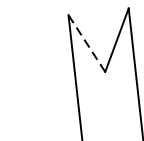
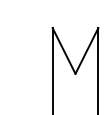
line: (87, 42) -> (64, 50), dashed -> solid

